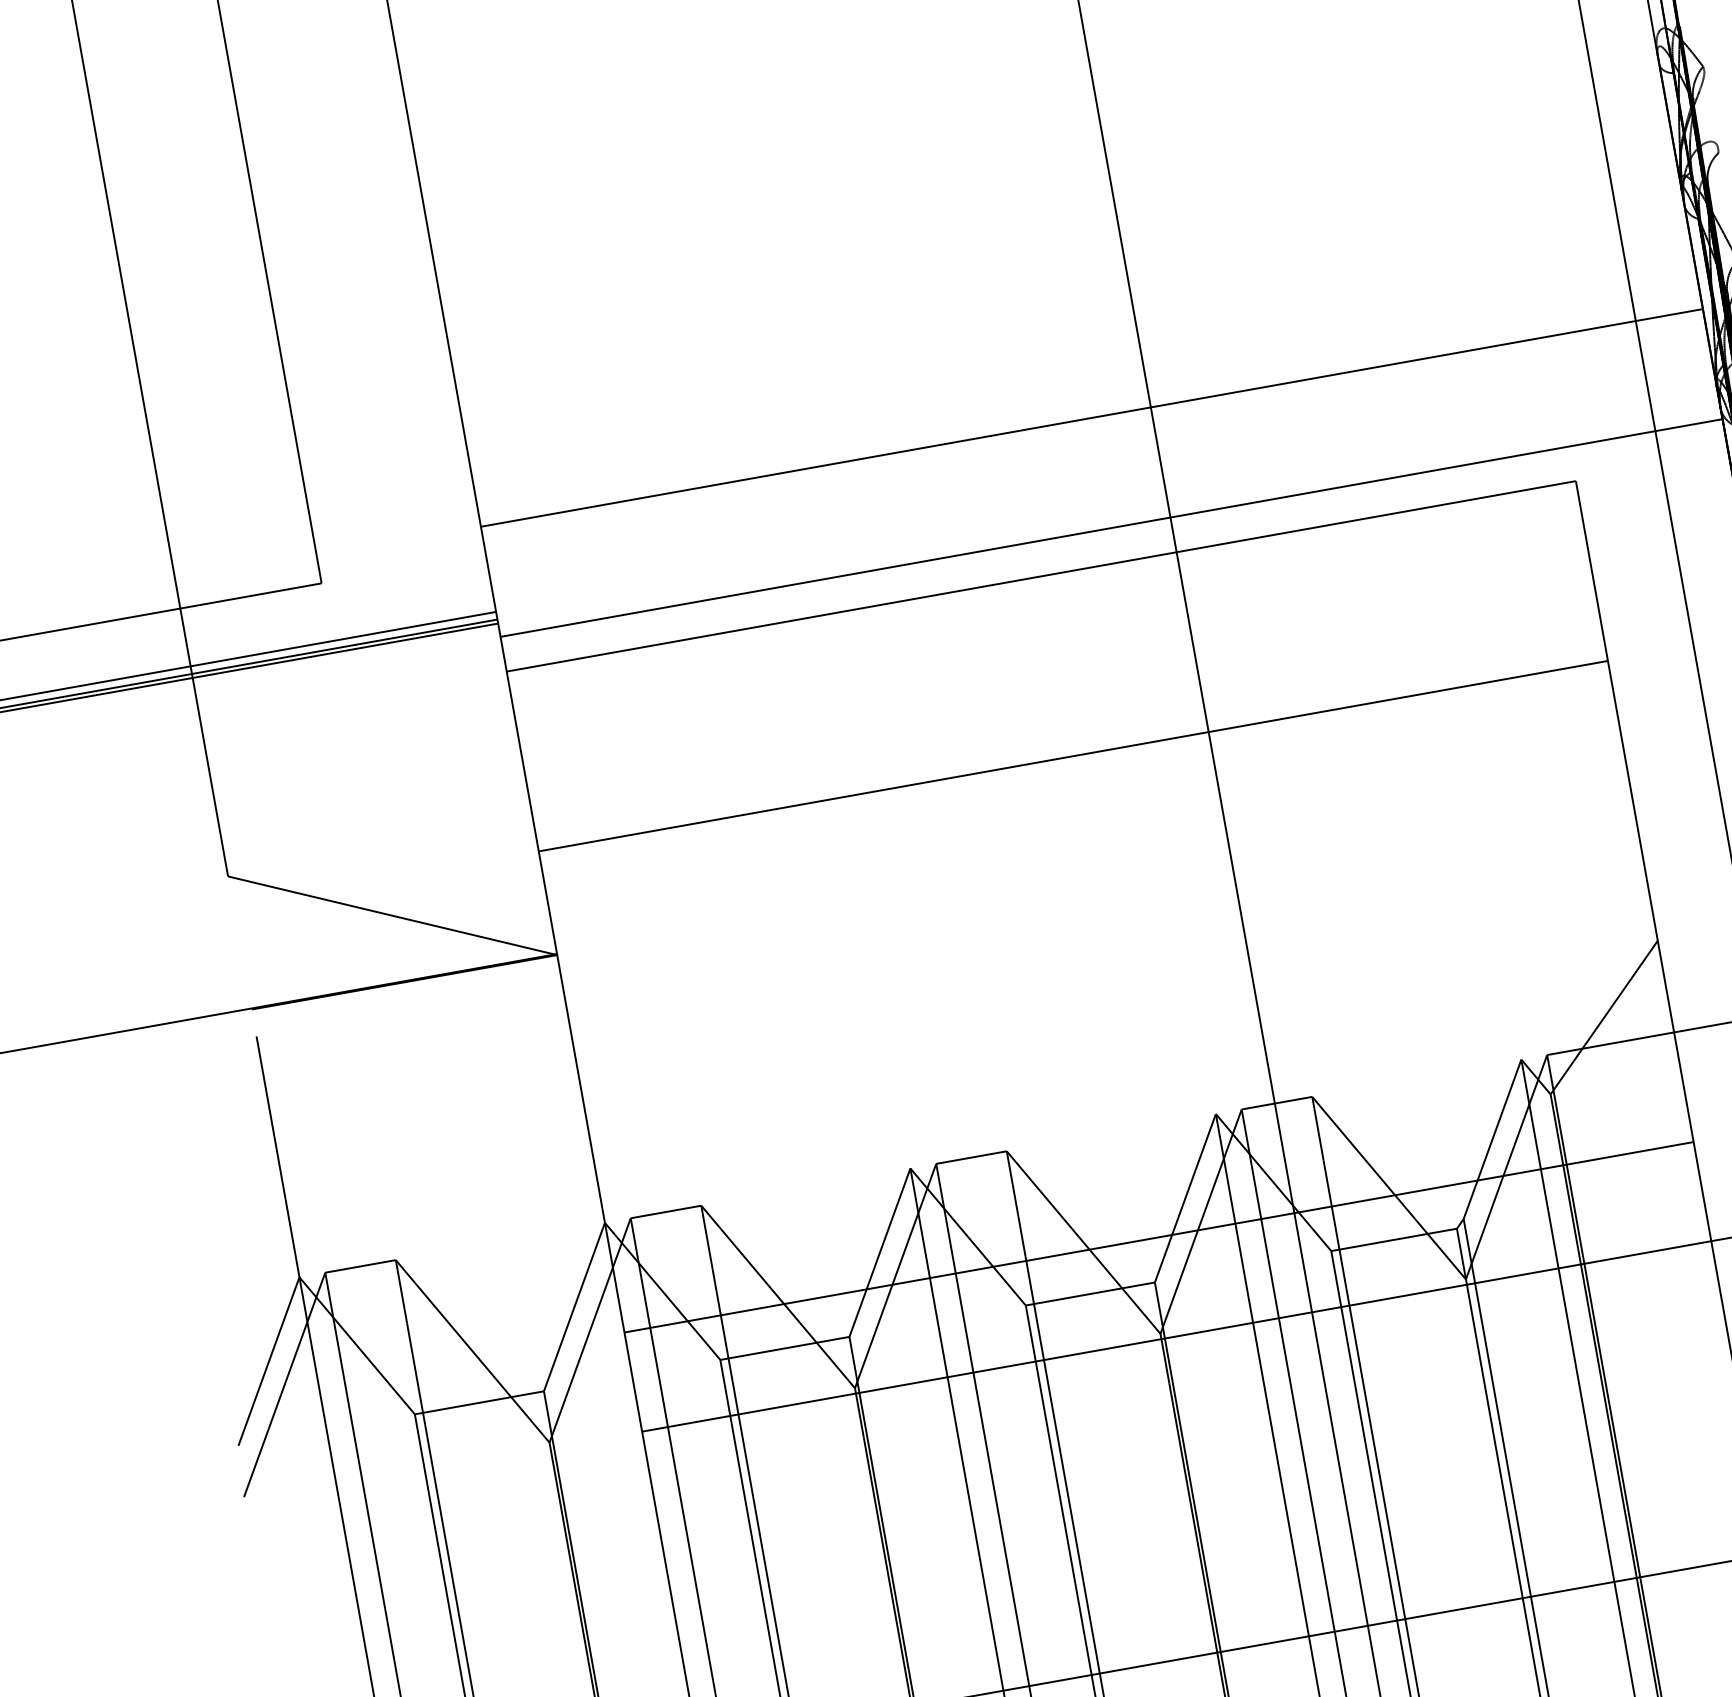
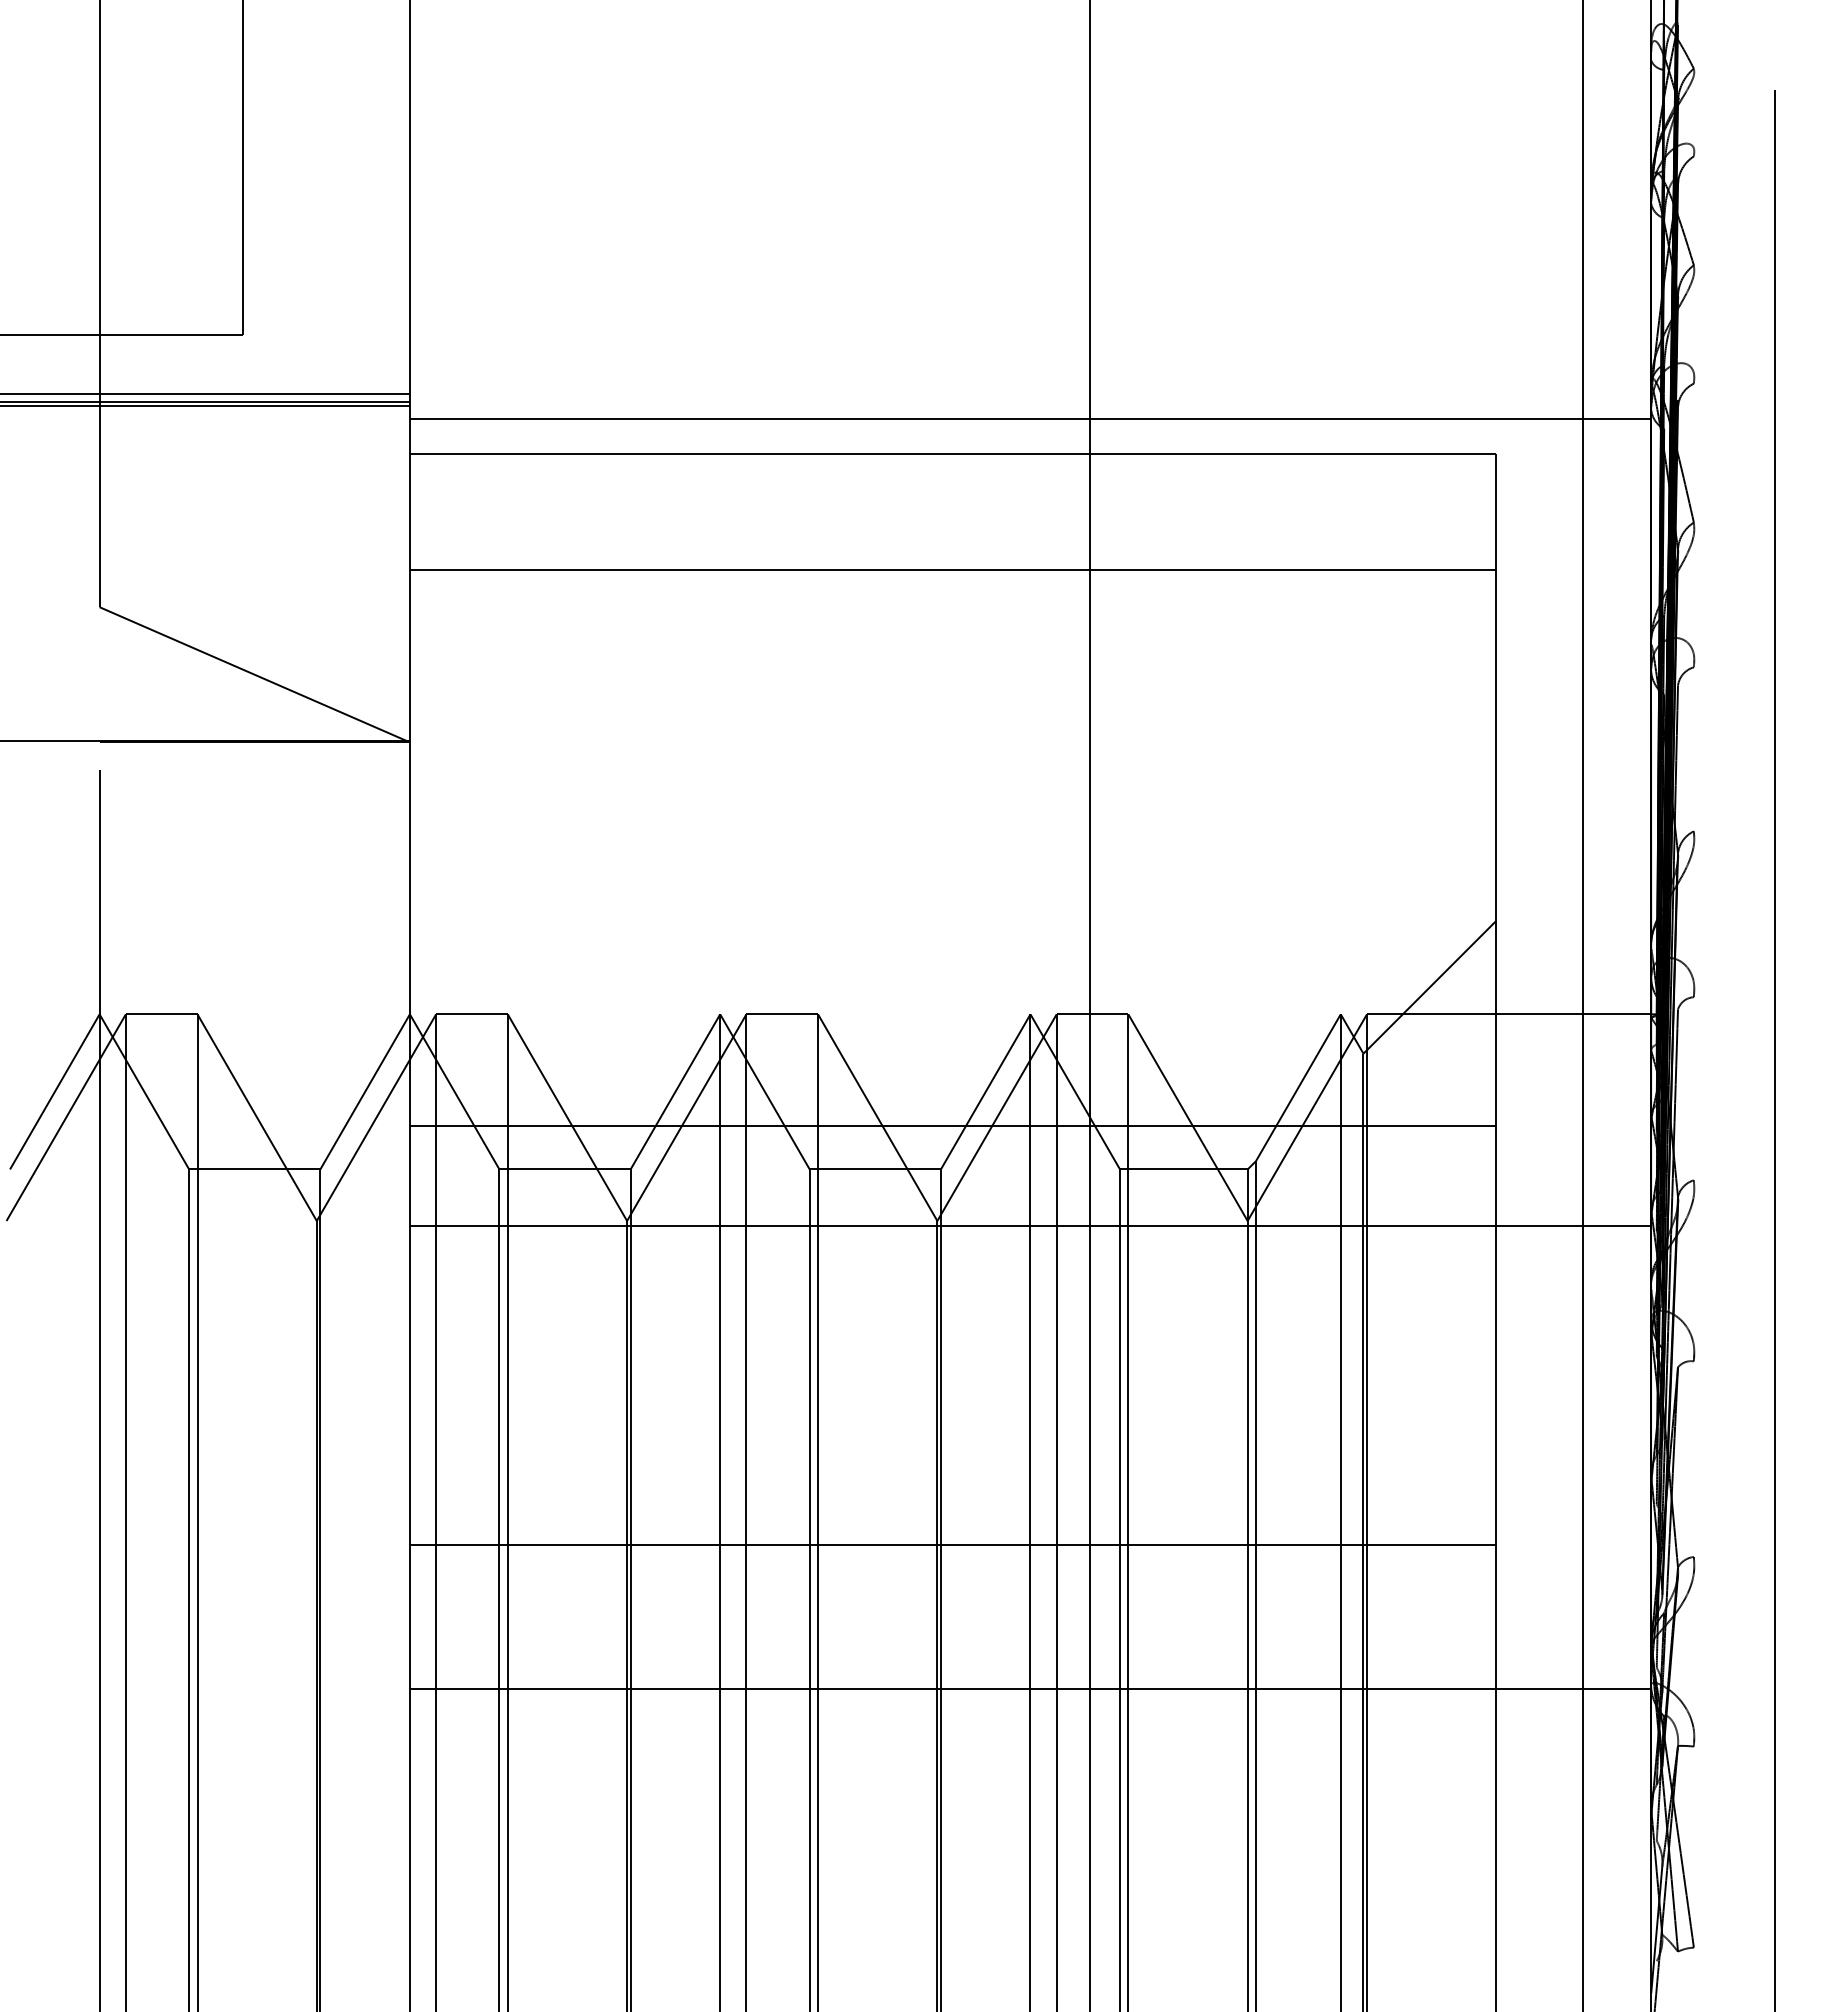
line: (1091, 418) -> (1030, 307), removed
line: (1073, 756) -> (952, 570), moved

